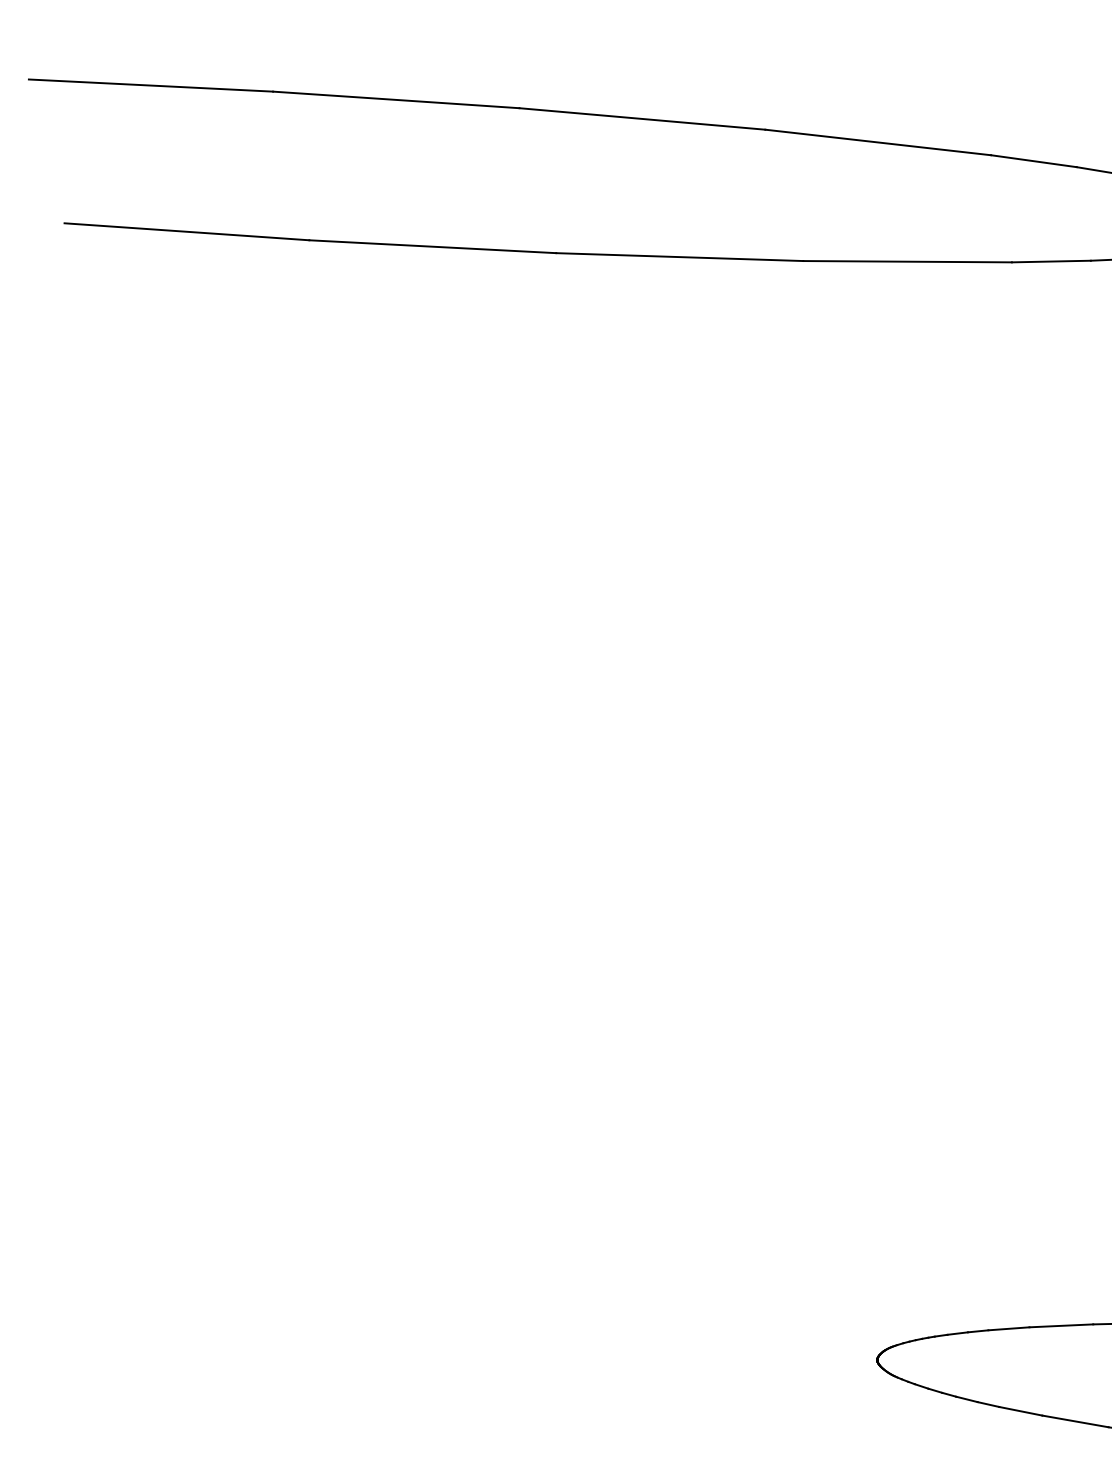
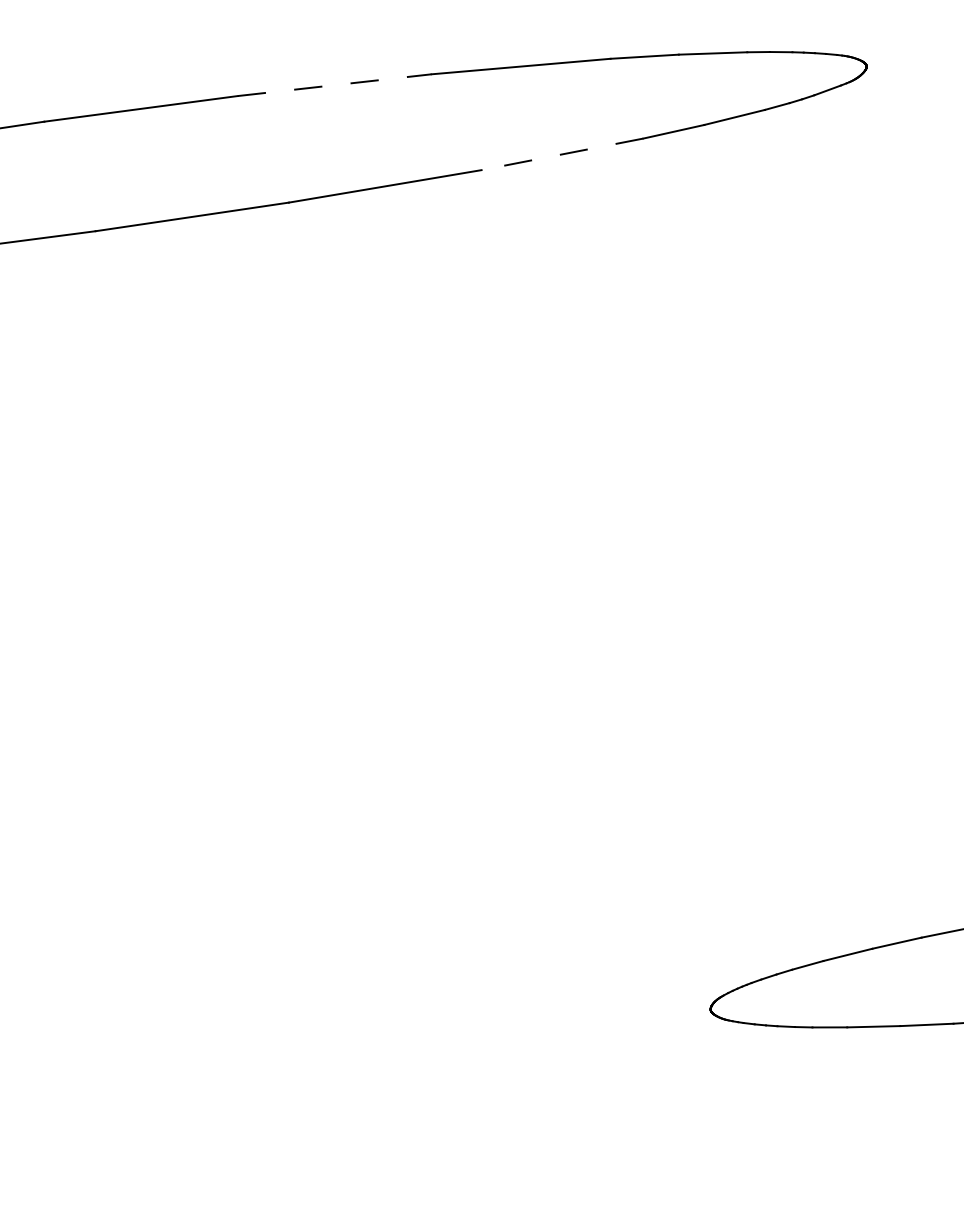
line: (642, 119) -> (334, 85), solid -> dashed
line: (907, 261) -> (562, 154), solid -> dashed

